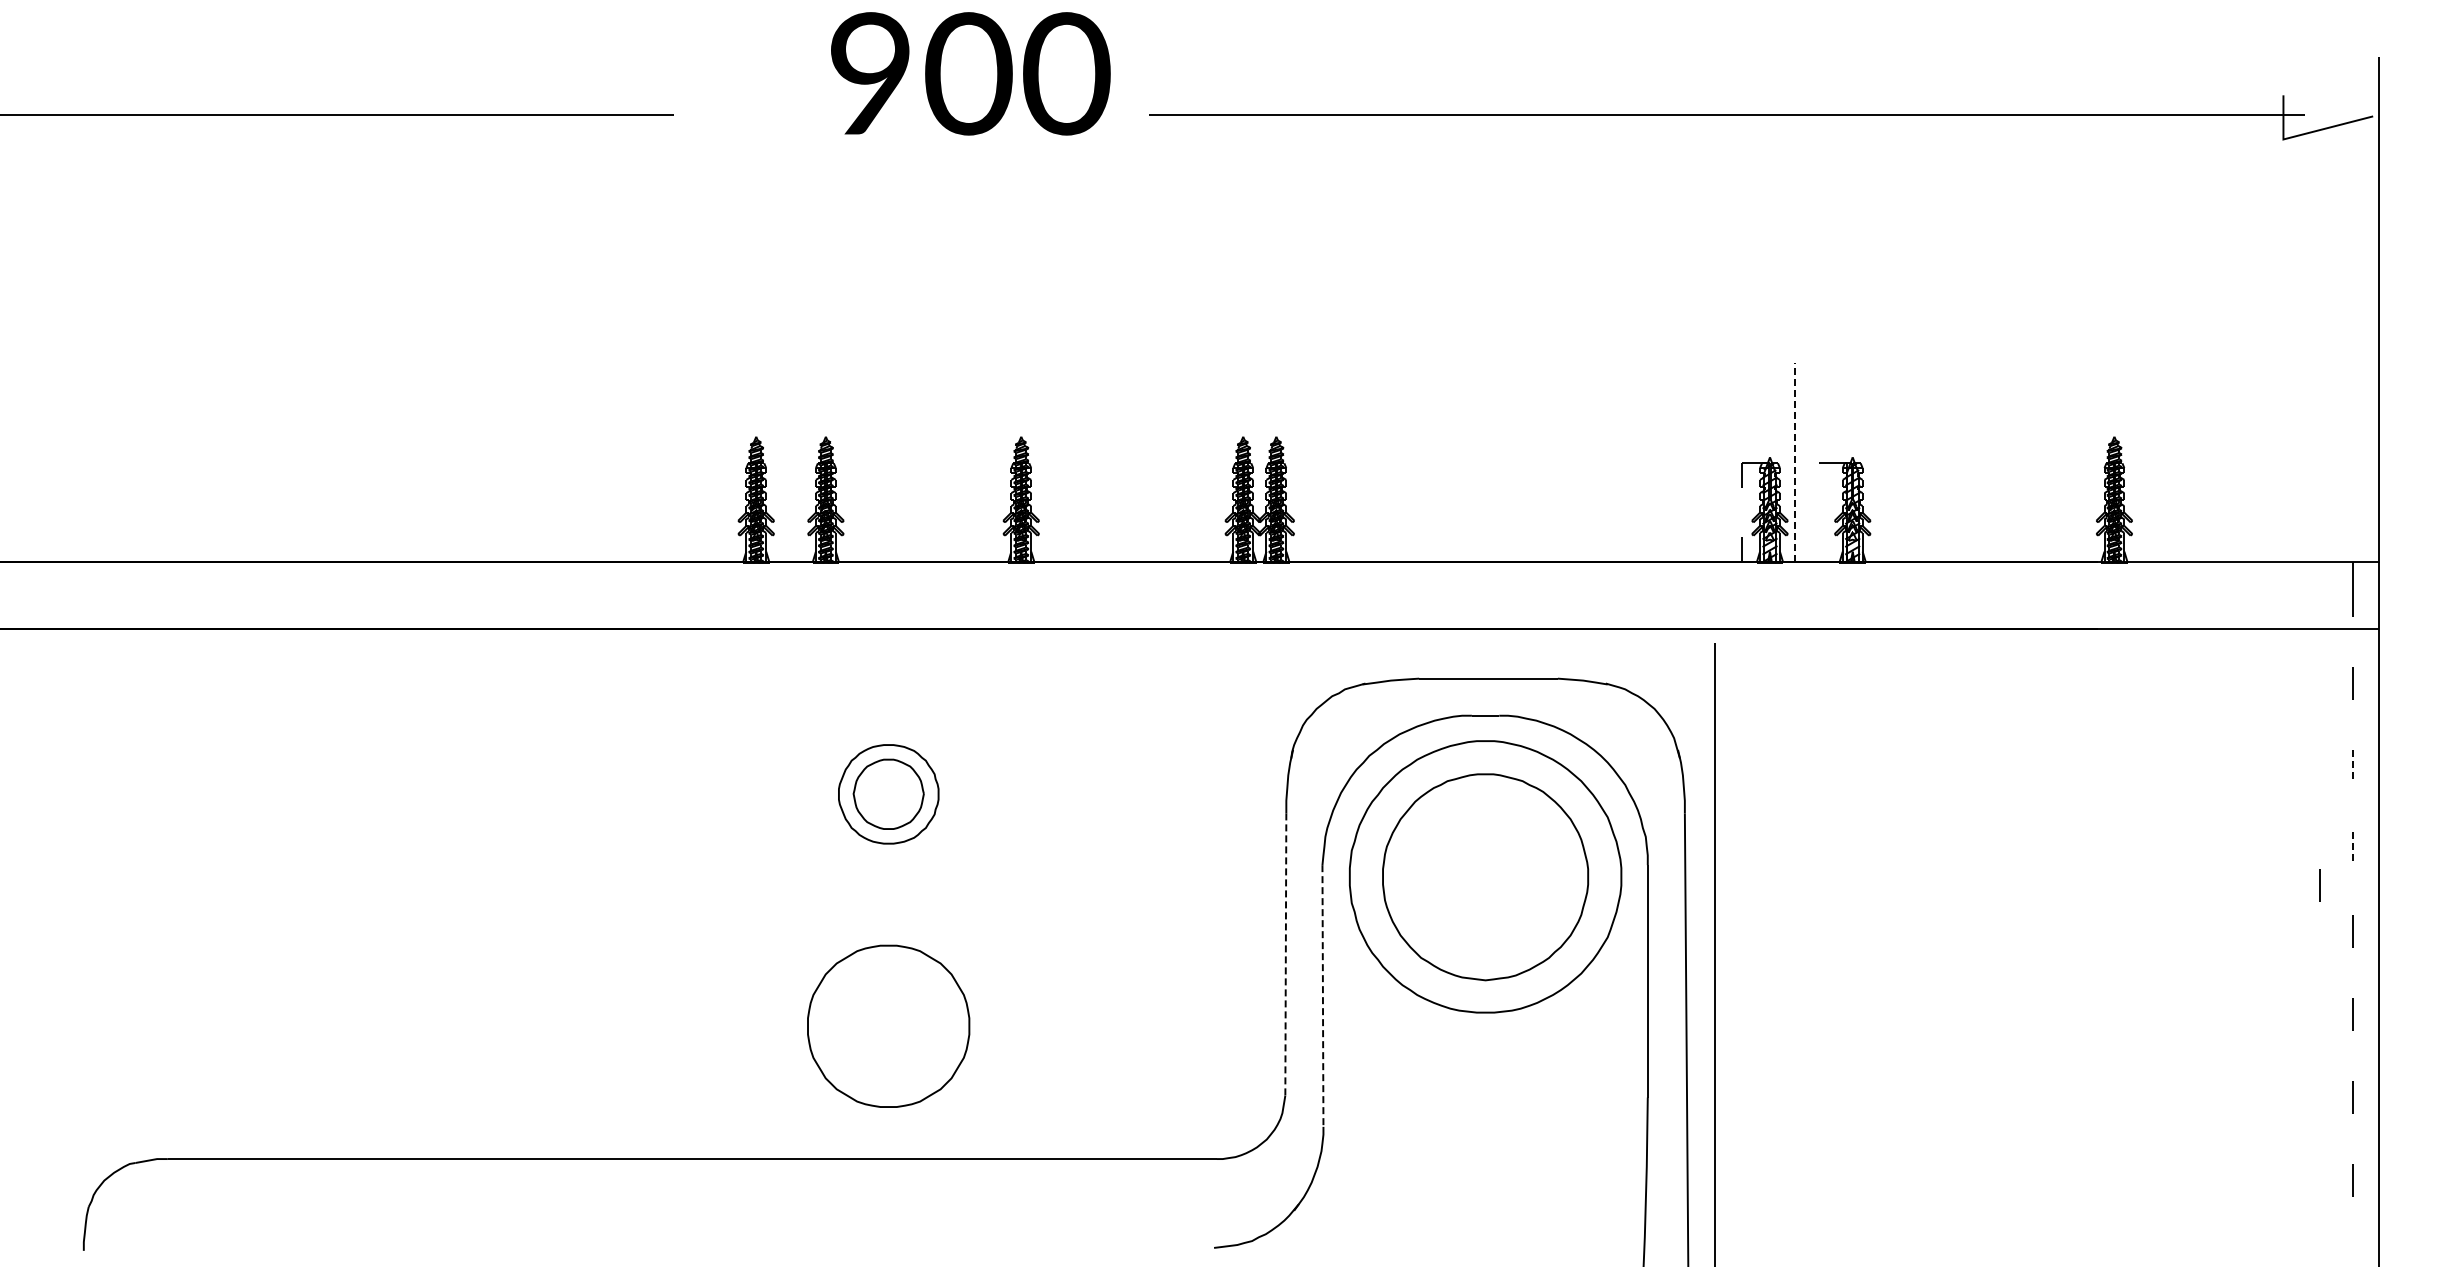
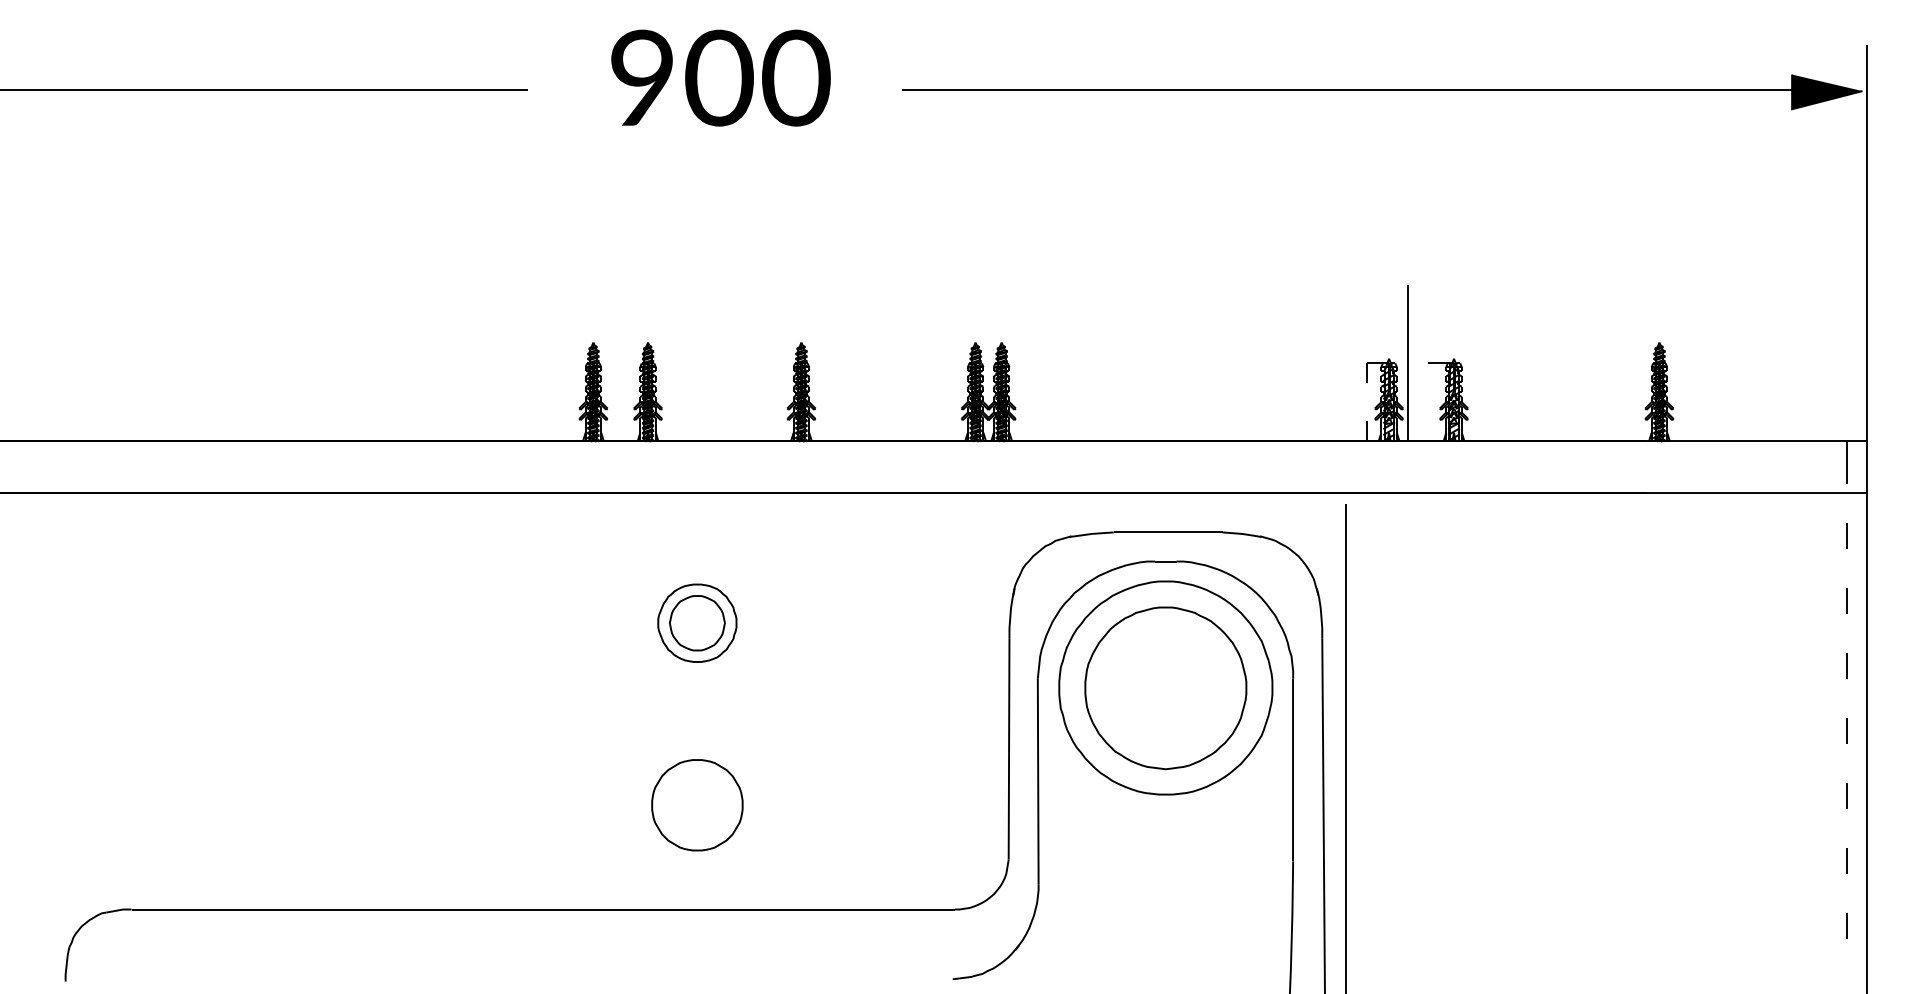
text: (970, 73) -> (720, 77), moved
fill: (2328, 117) -> (1827, 91), added
line: (1794, 462) -> (1408, 362), dashed -> solid
line: (2353, 766) -> (1847, 601), dashed -> solid
line: (2353, 848) -> (1847, 665), dashed -> solid
line: (2319, 885) -> (1820, 694), removed
line: (1285, 954) -> (1008, 748), dashed -> solid
line: (1322, 996) -> (1037, 781), dashed -> solid
part: (888, 1025) -> (697, 804), size x0.71

